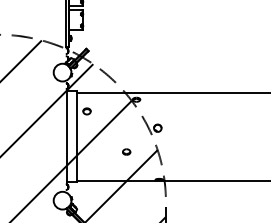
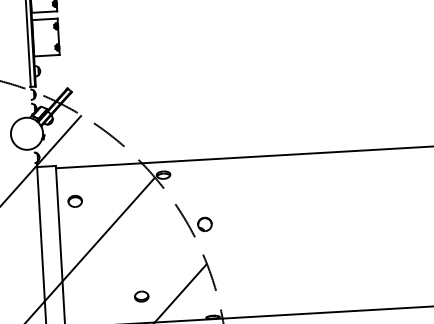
part: (126, 151) -> (141, 295), moved

